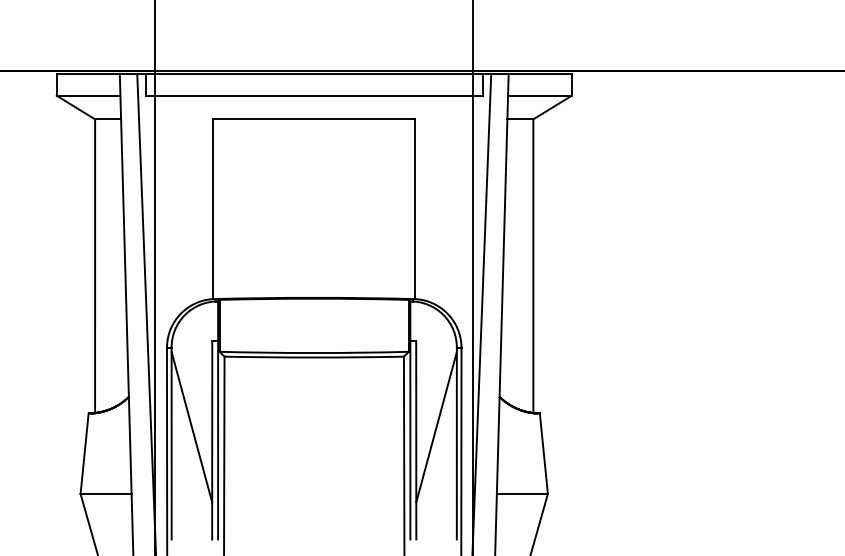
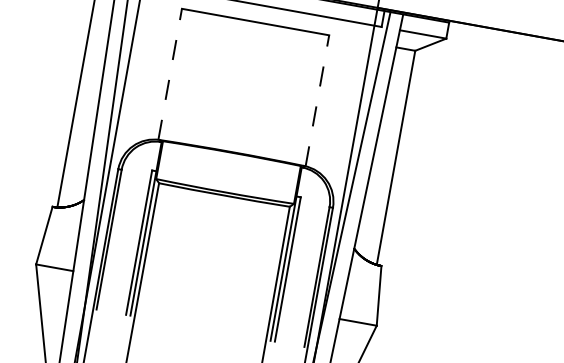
line: (213, 209) -> (170, 74), solid -> dashed
line: (415, 209) -> (317, 101), solid -> dashed
line: (191, 427) -> (125, 230), removed
line: (436, 427) -> (304, 262), removed

